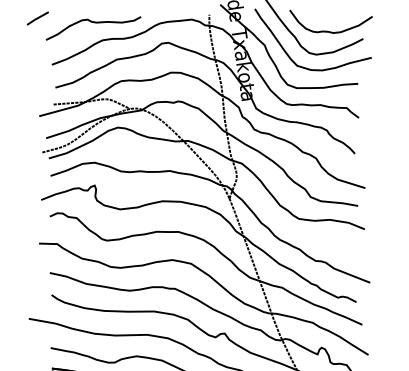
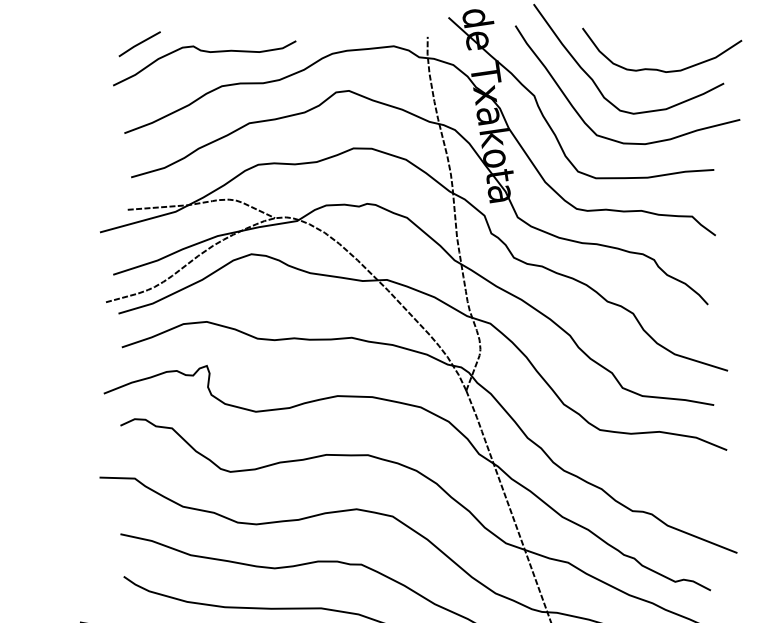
line: (37, 18) -> (139, 44), moved

